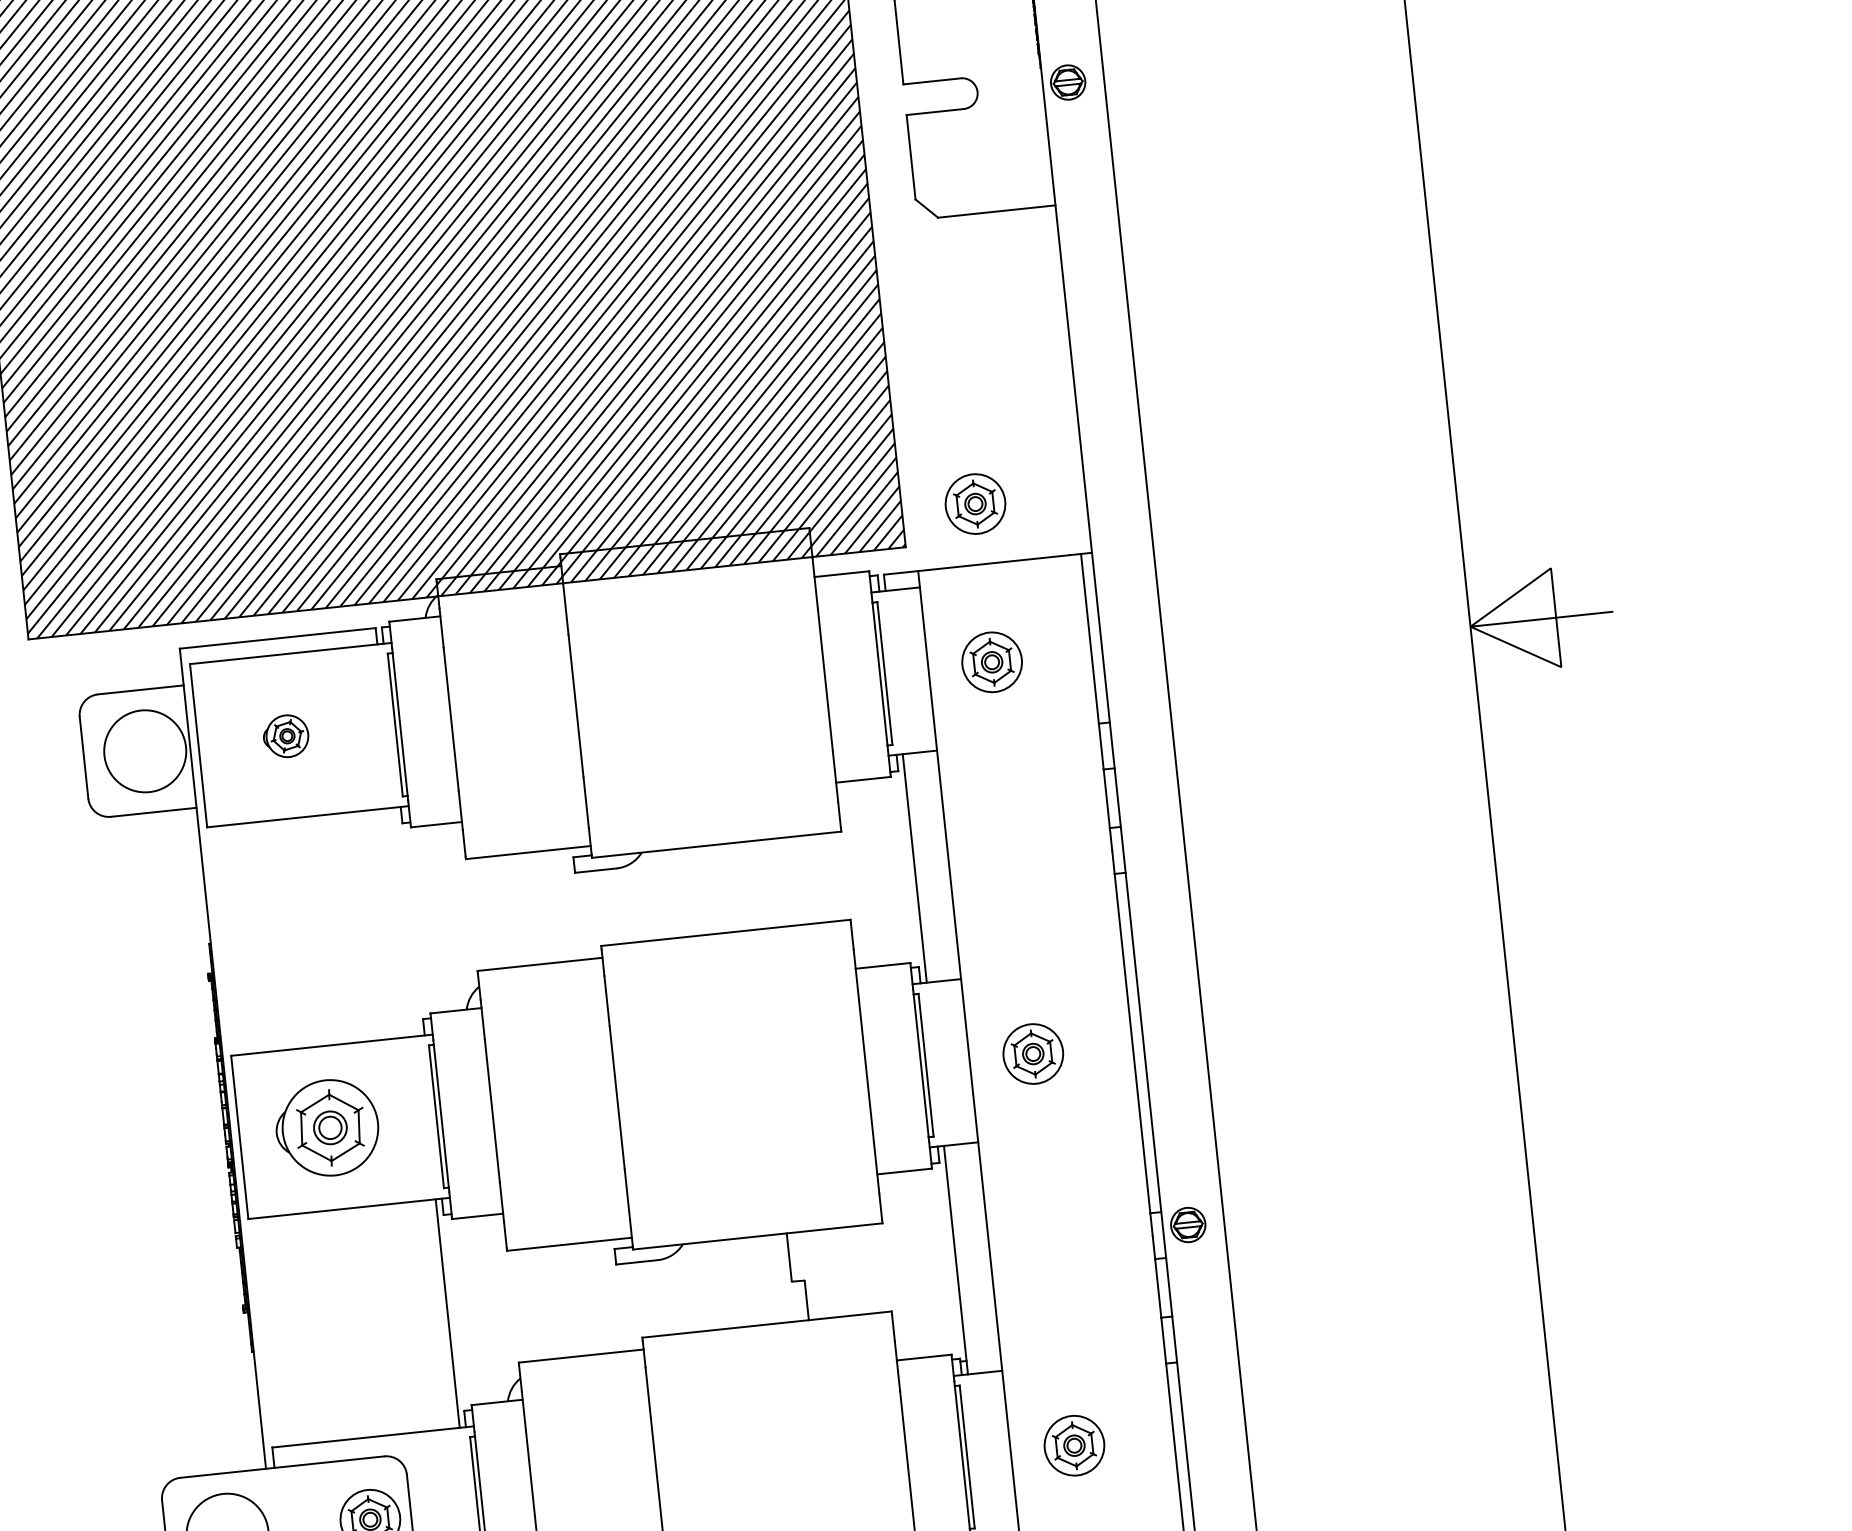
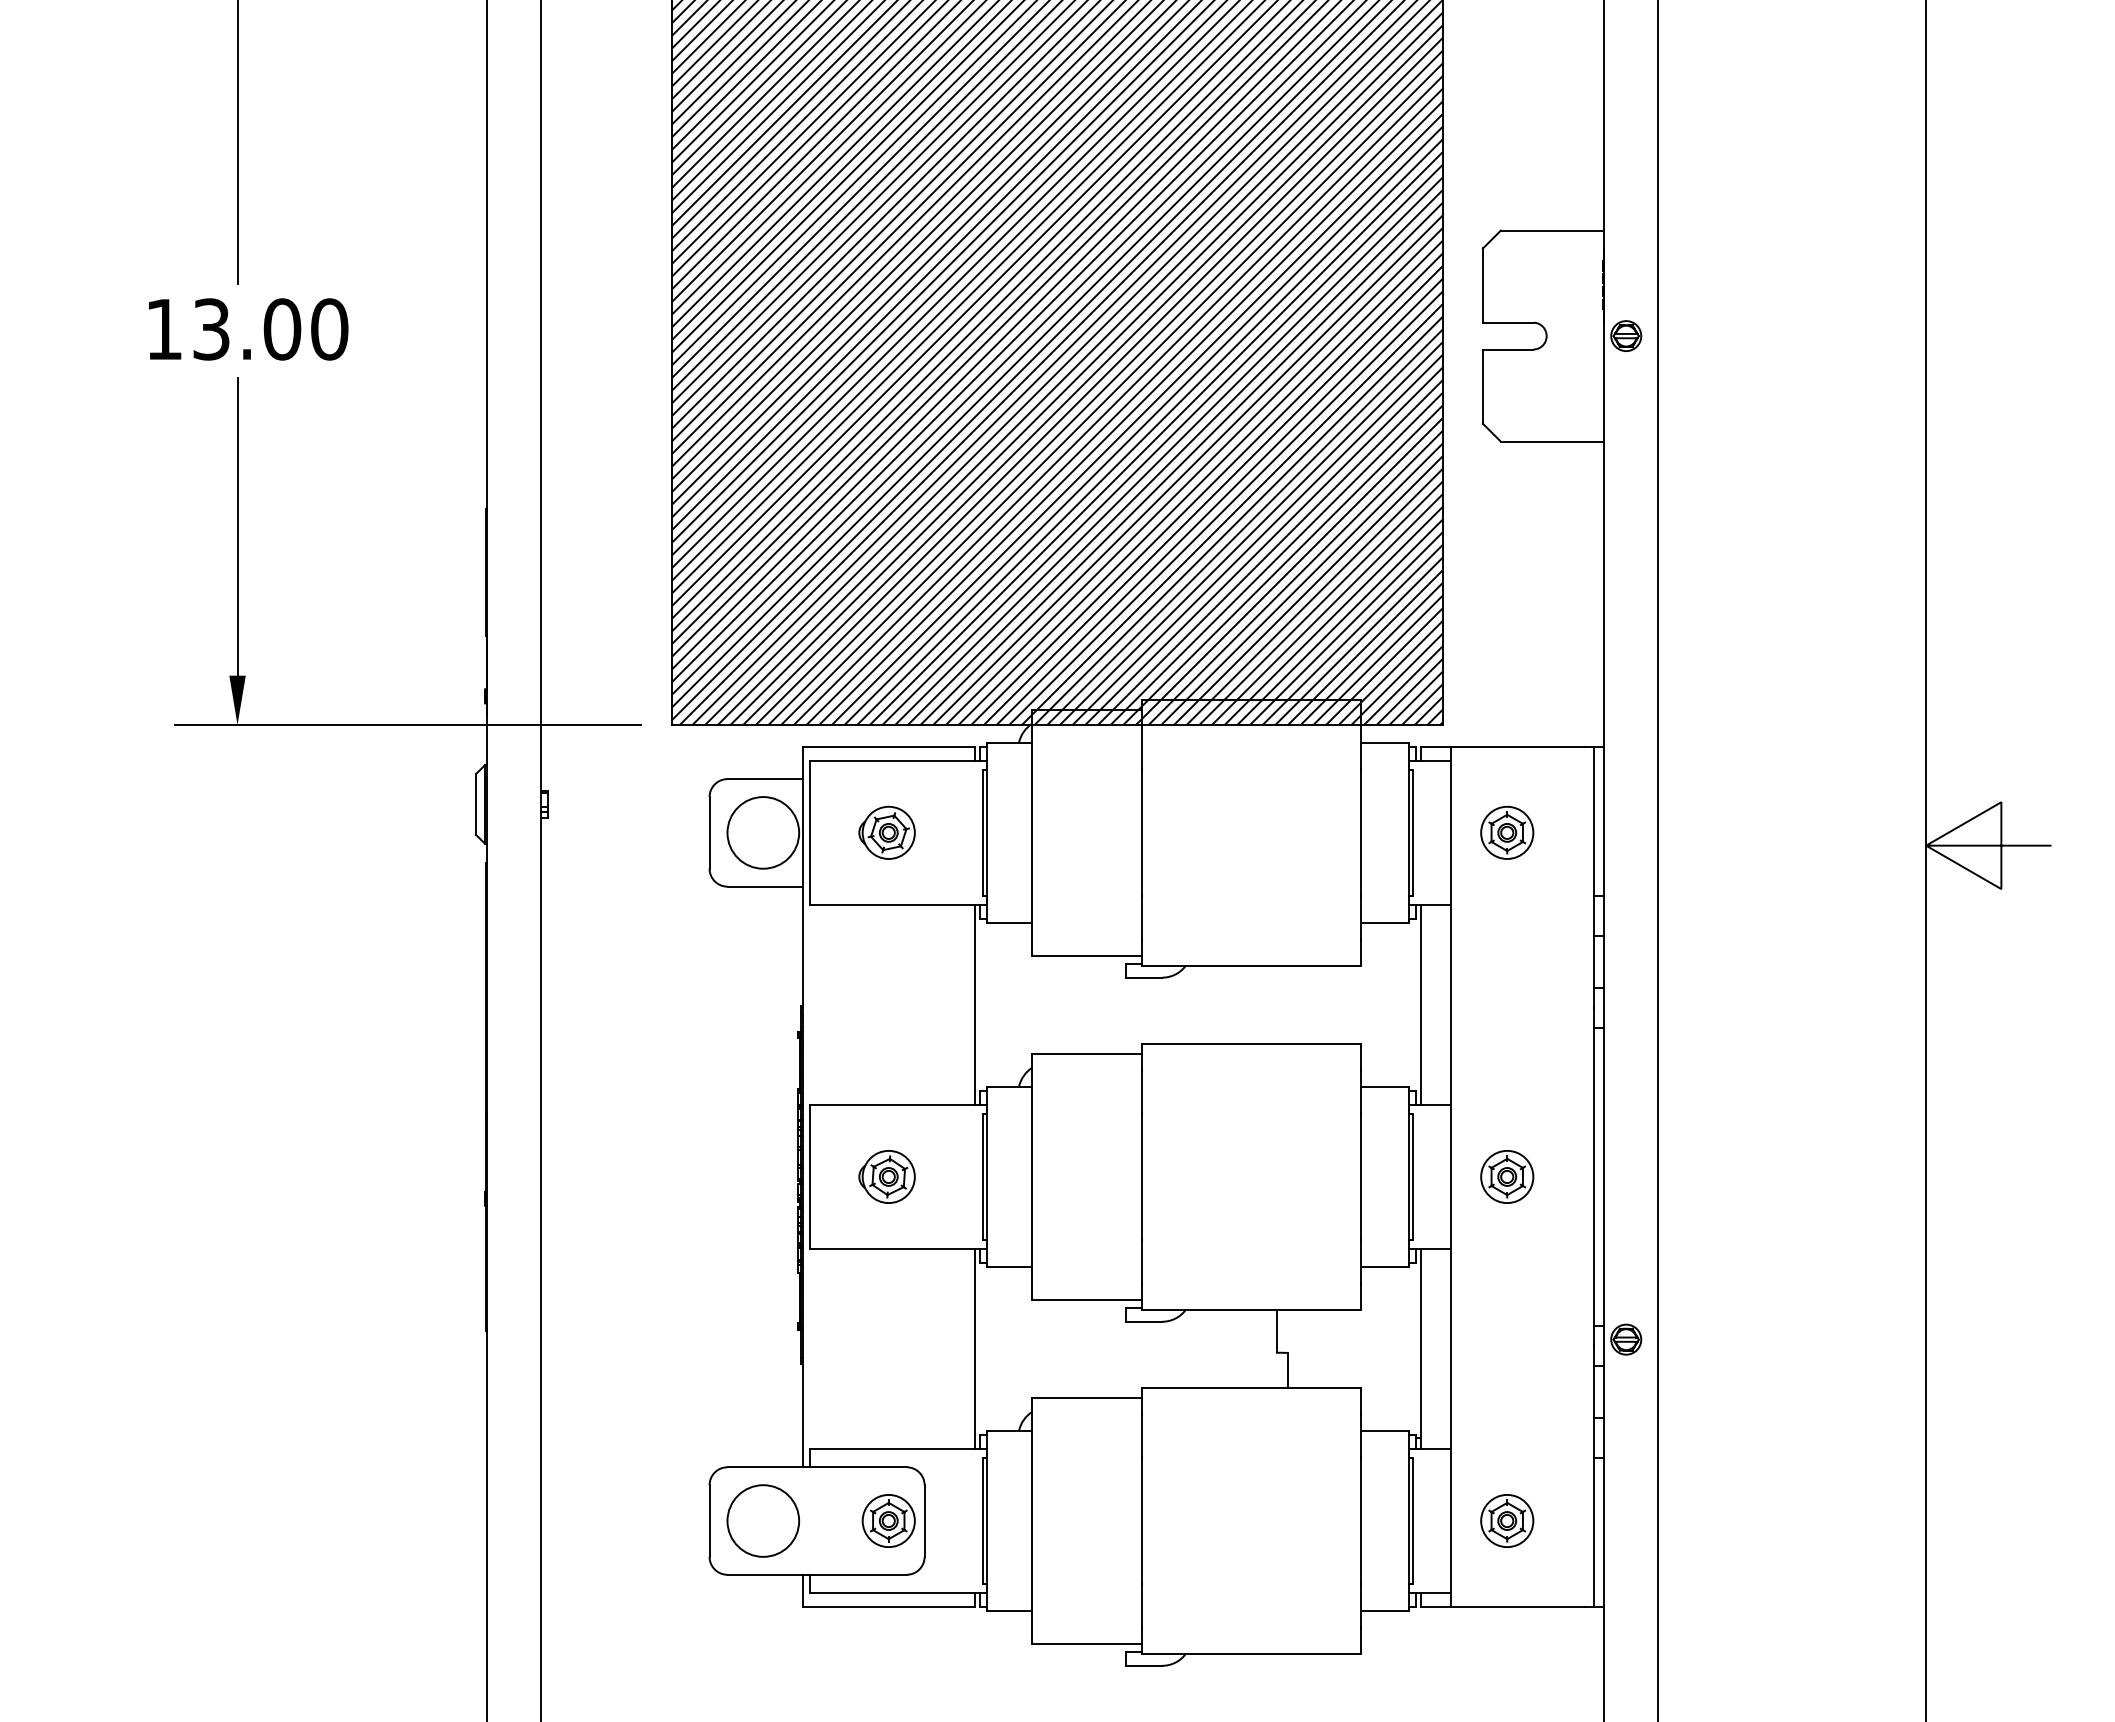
part: (975, 503) -> (1507, 693), removed
part: (285, 736) -> (886, 832), size x1.43
line: (406, 921) -> (974, 1004), added
part: (326, 1127) -> (886, 1176), size x0.62

